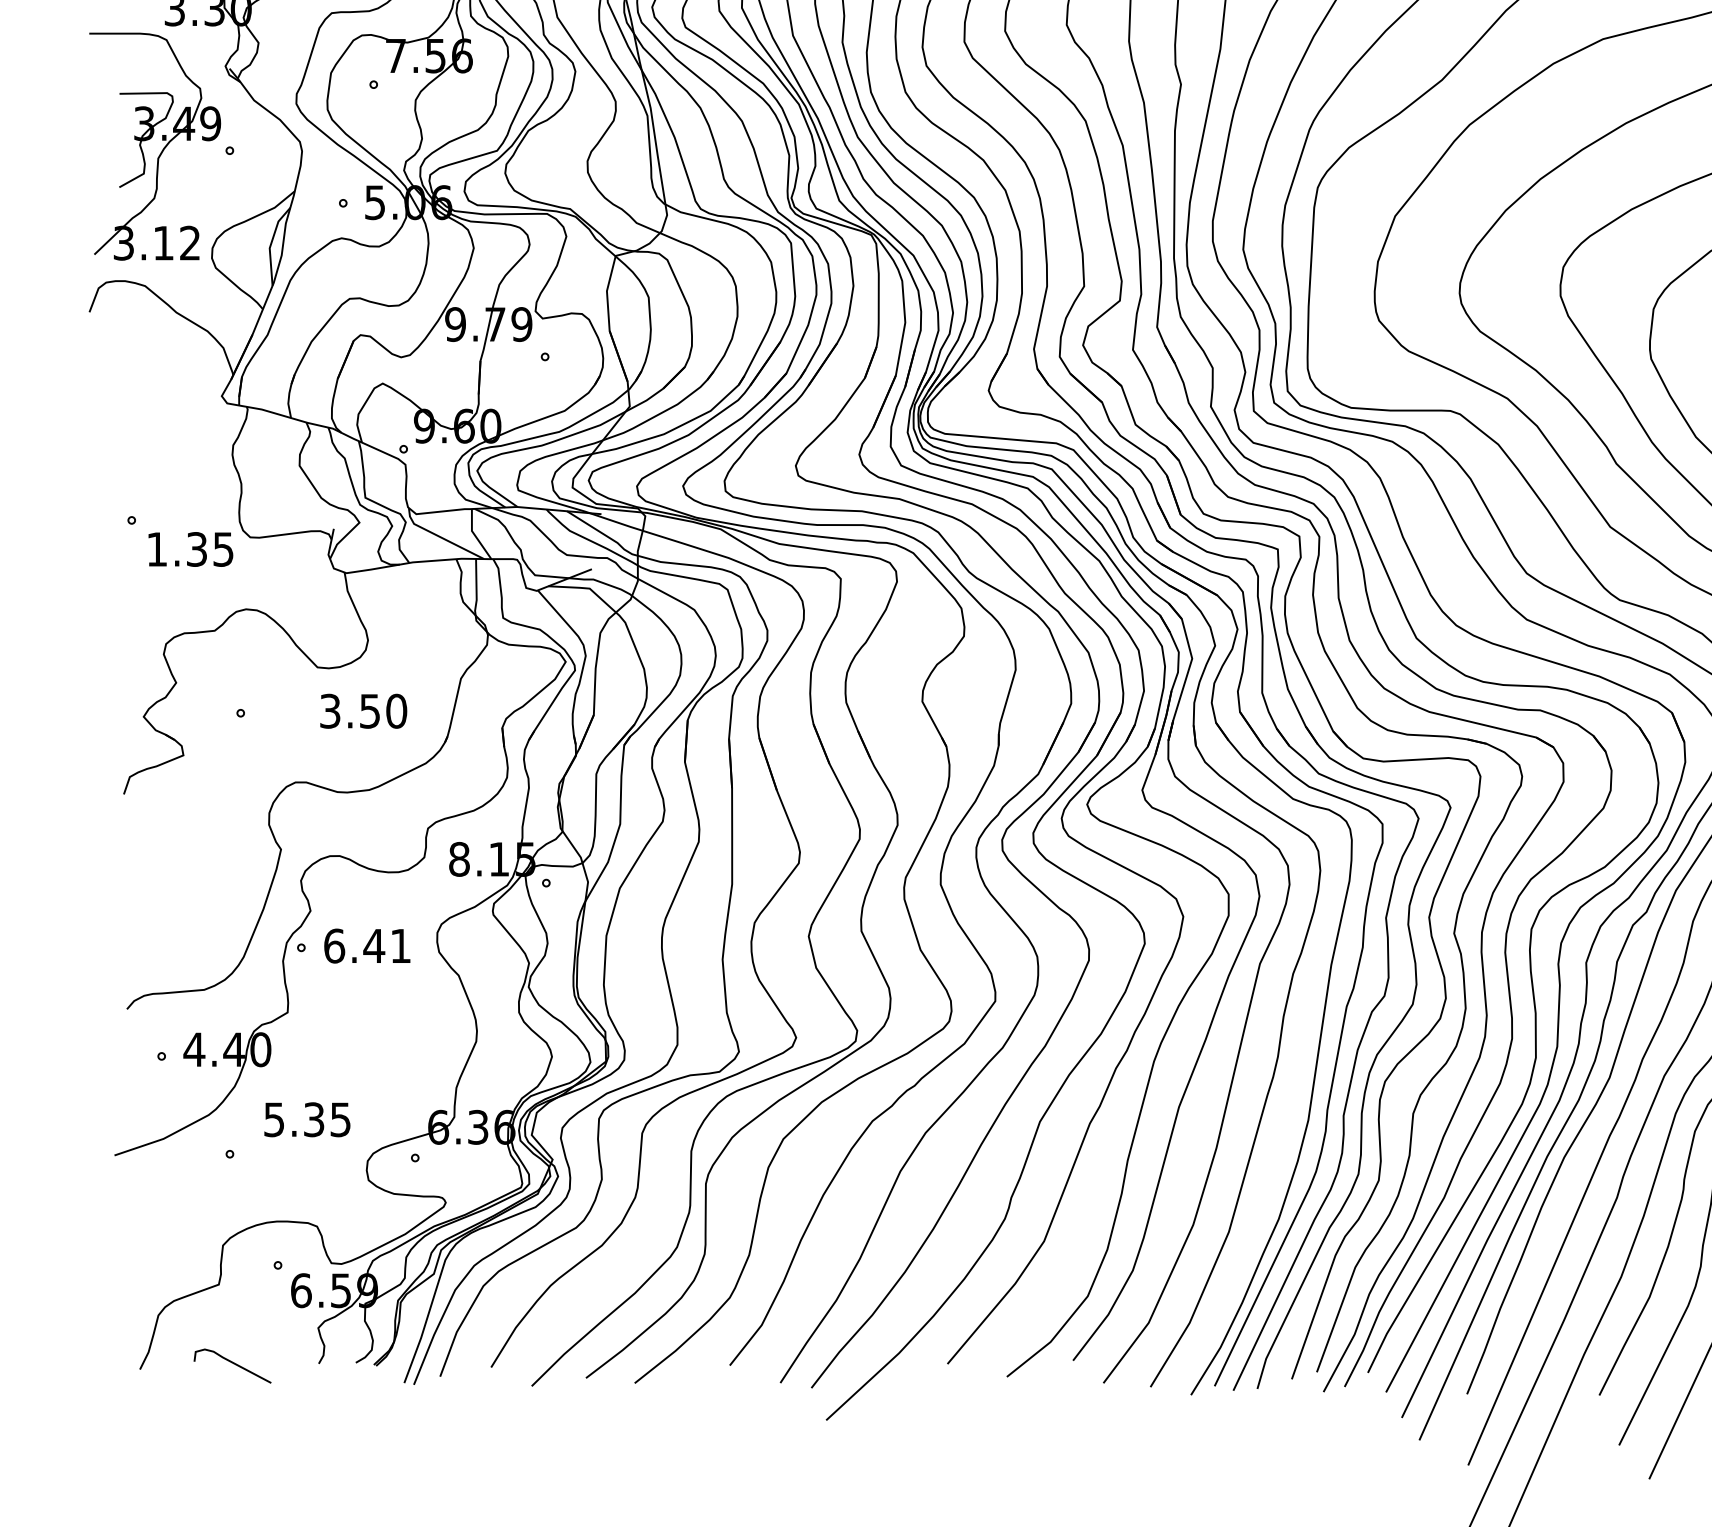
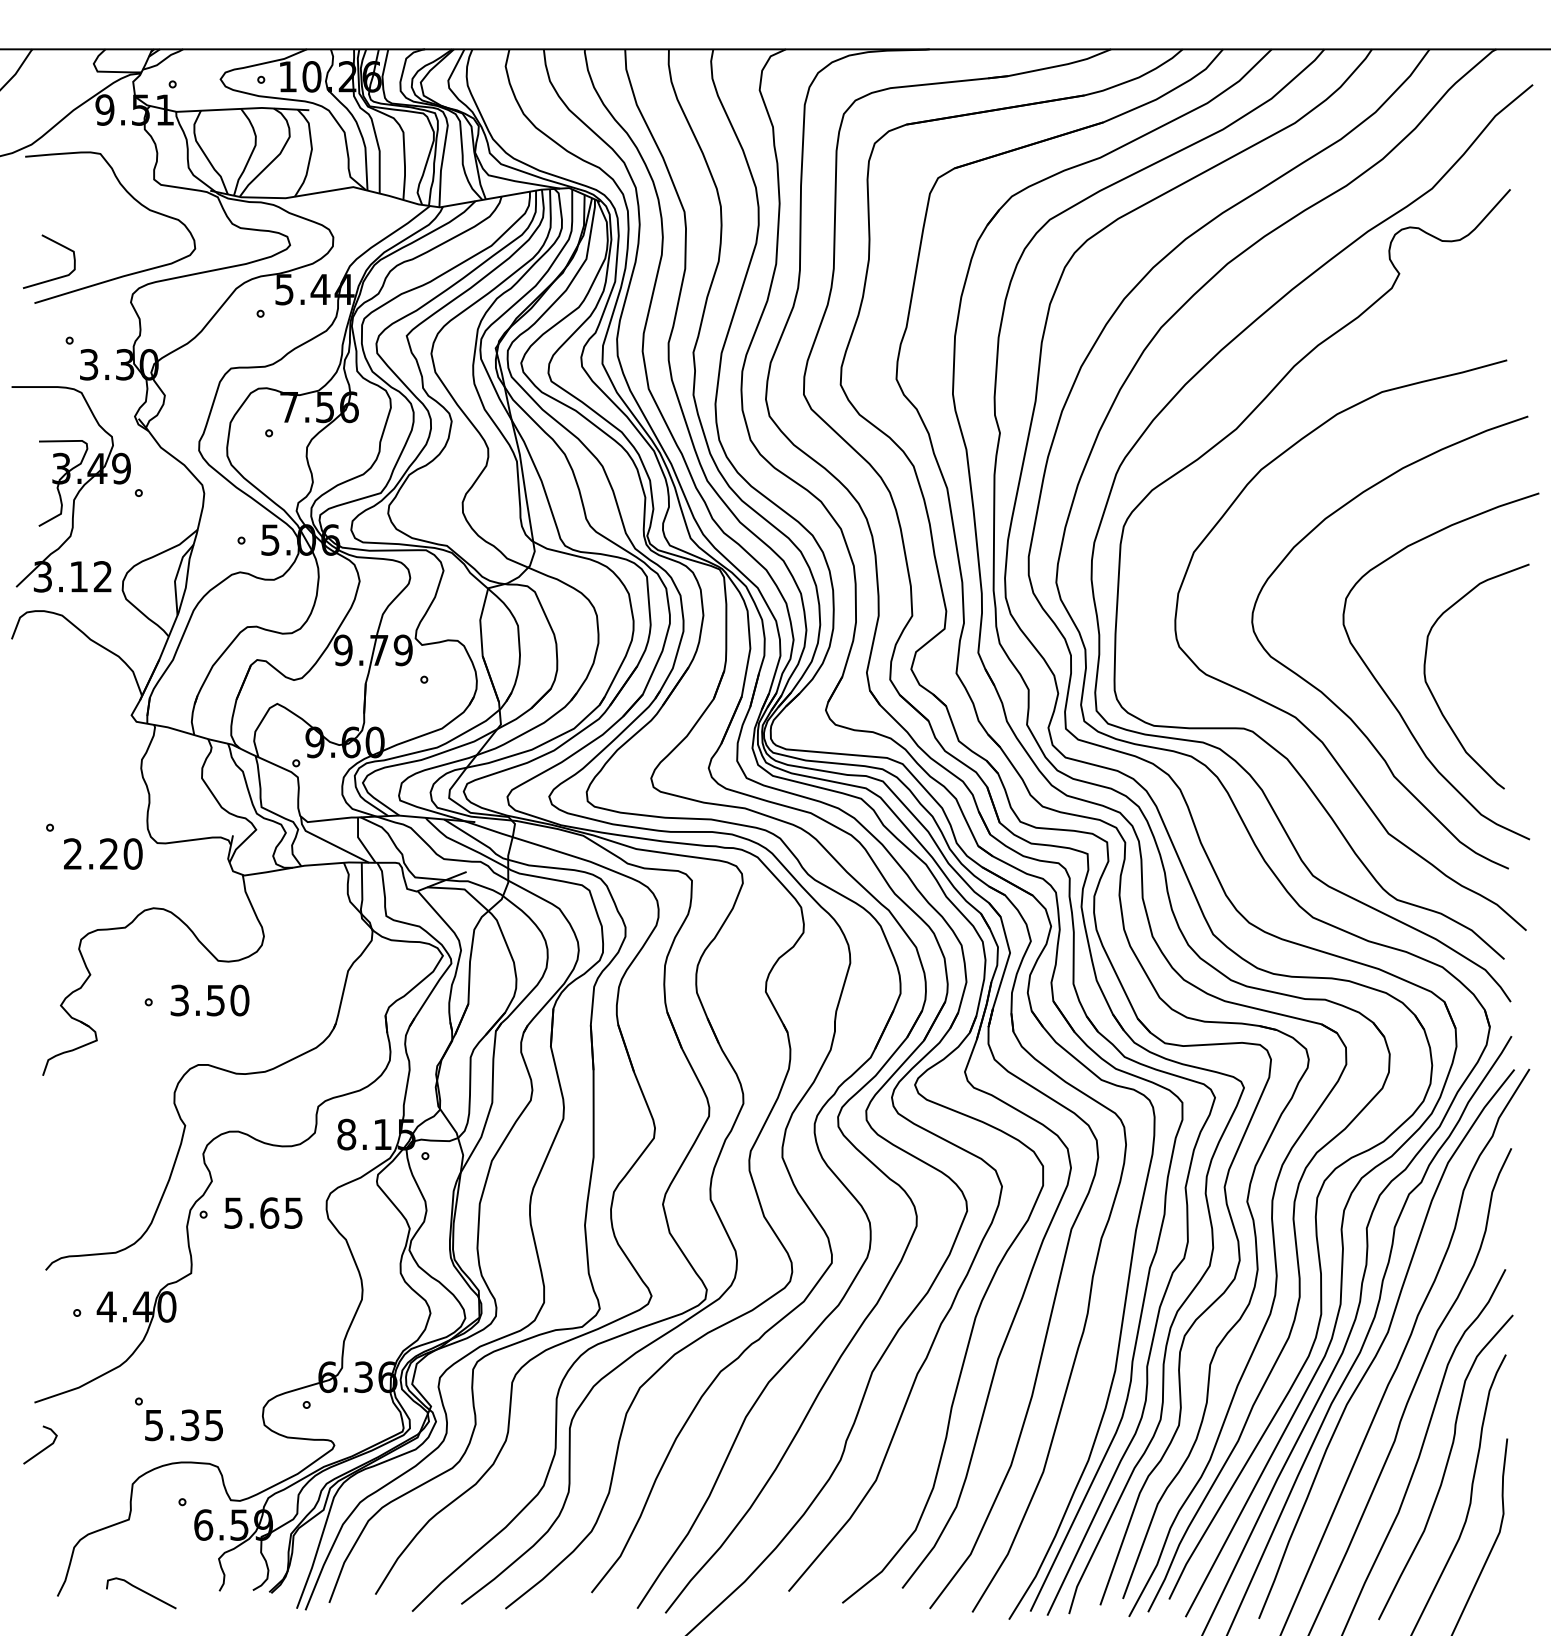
text: (190, 548) -> (103, 853), 1.35 -> 2.20
text: (363, 711) -> (209, 1000), moved
text: (367, 945) -> (263, 1212), 6.41 -> 5.65
text: (306, 1119) -> (183, 1425), moved
line: (124, 1206) -> (43, 1448), added

